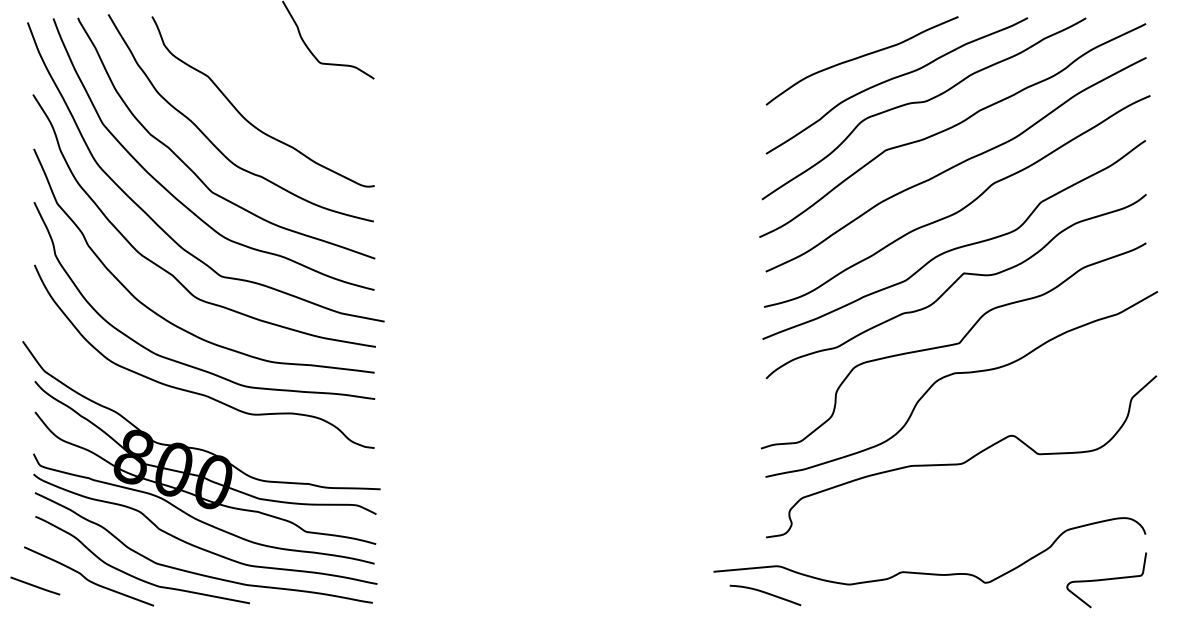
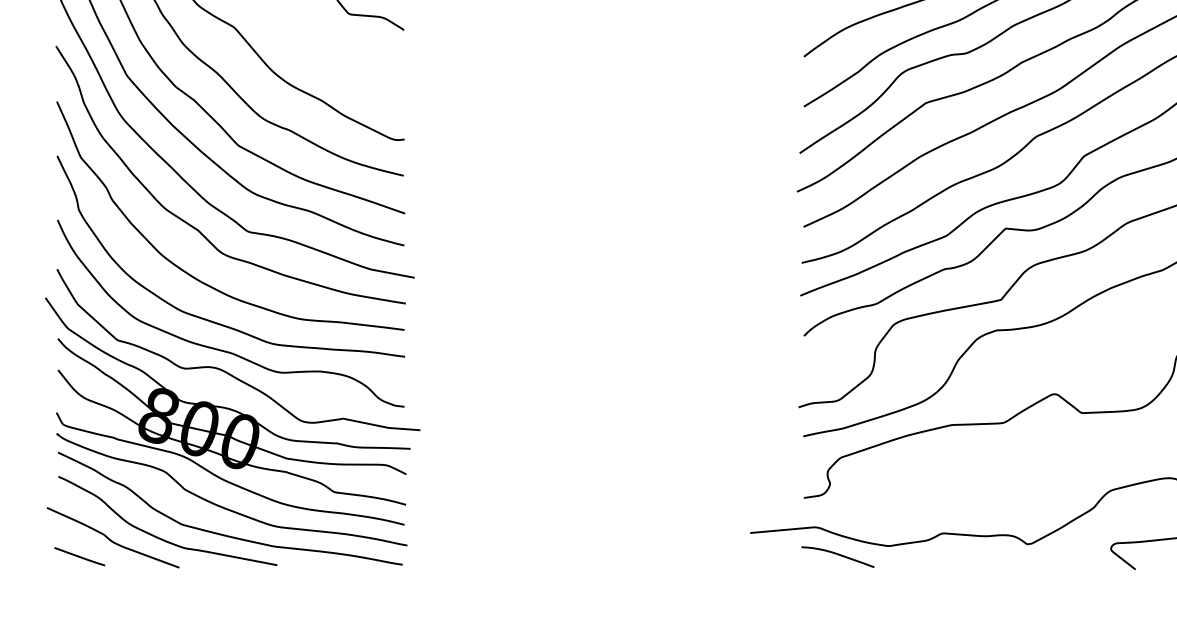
curve: (200, 413) -> (226, 371), added
line: (35, 585) -> (79, 556), moved
curve: (765, 593) -> (837, 555), moved

